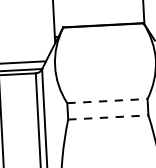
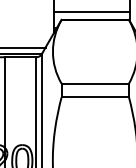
line: (98, 15) -> (91, 11), added
line: (107, 100) -> (95, 83), dashed -> solid
line: (108, 117) -> (95, 97), dashed -> solid

